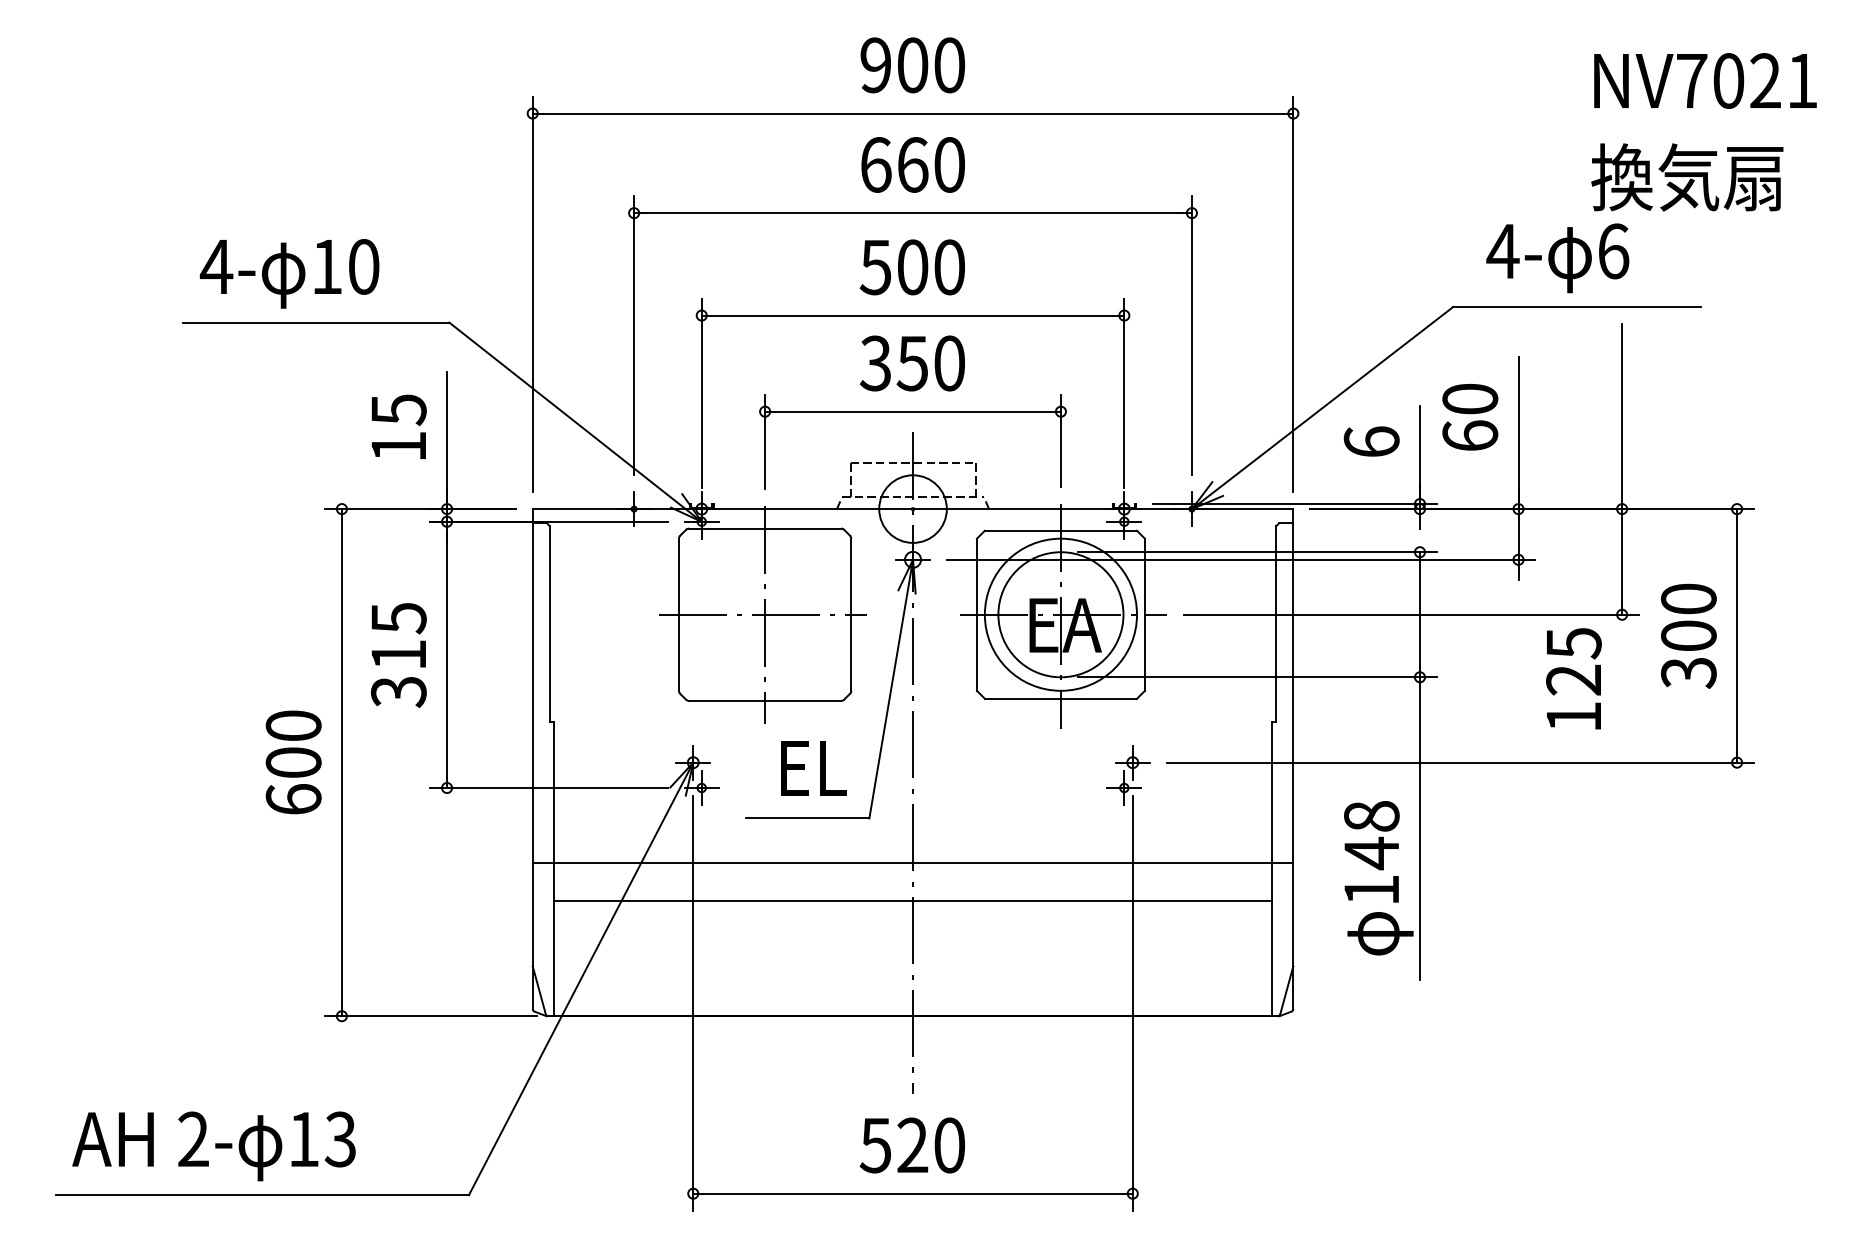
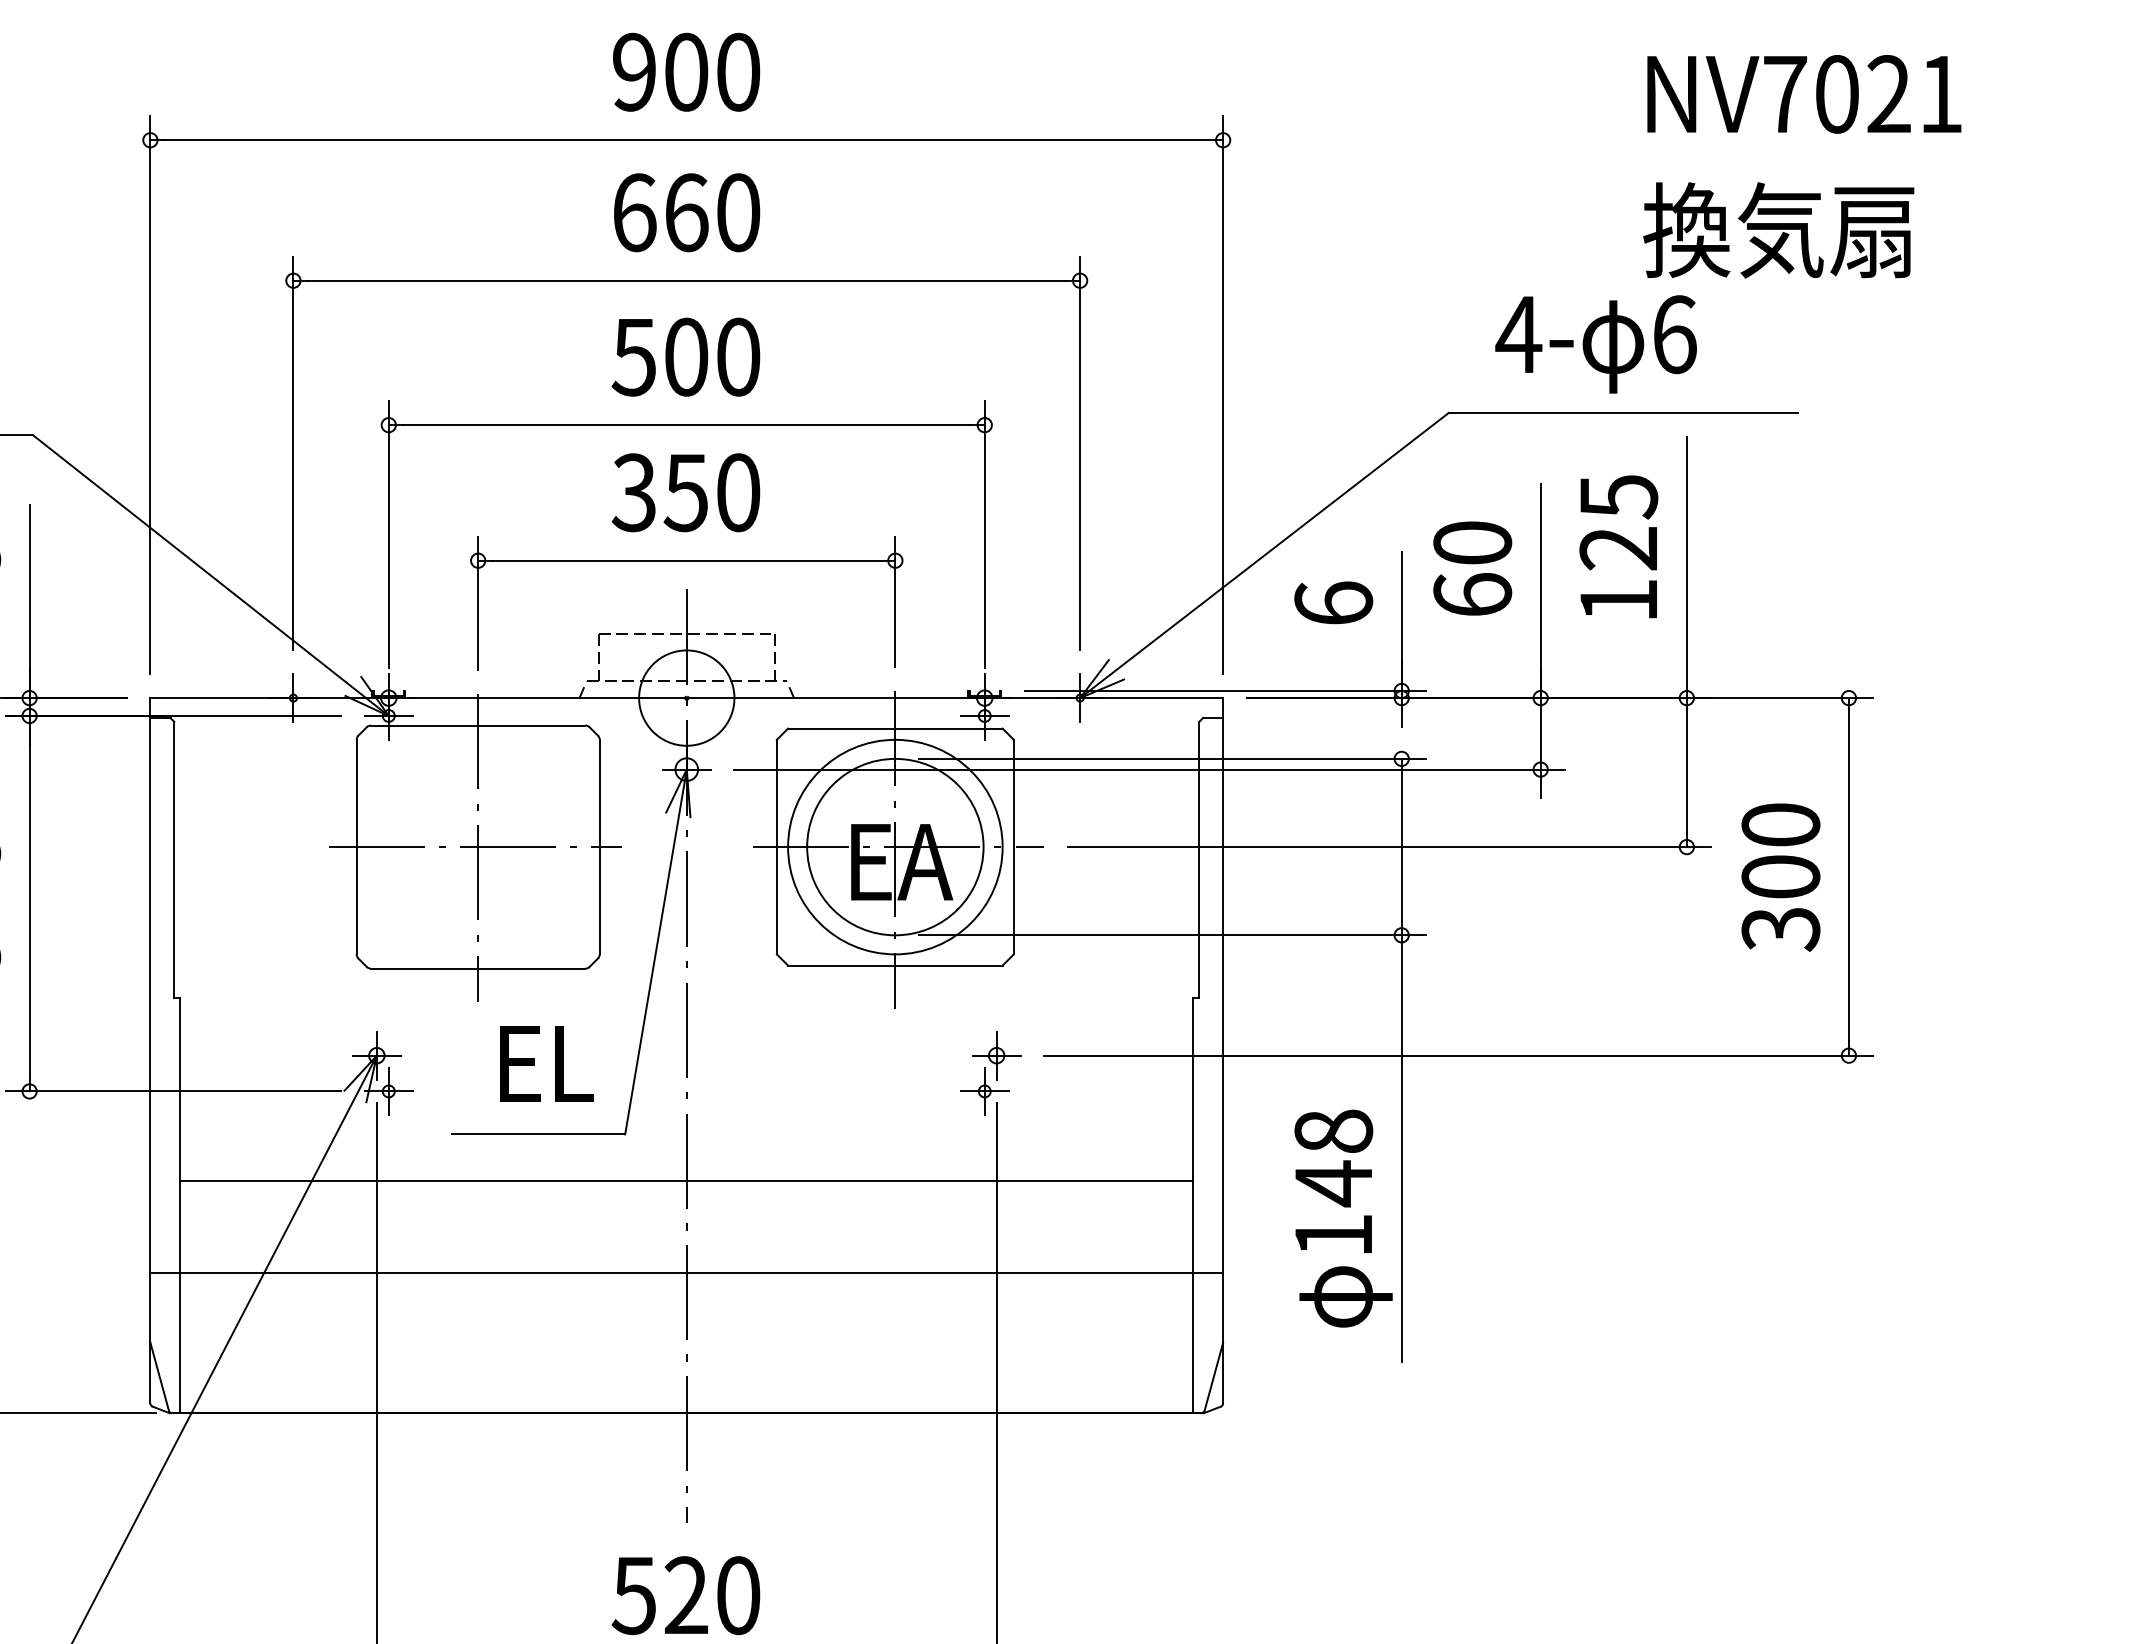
text: (1573, 678) -> (1618, 546), moved
line: (912, 863) -> (686, 1272), moved
line: (912, 901) -> (686, 1180), moved

